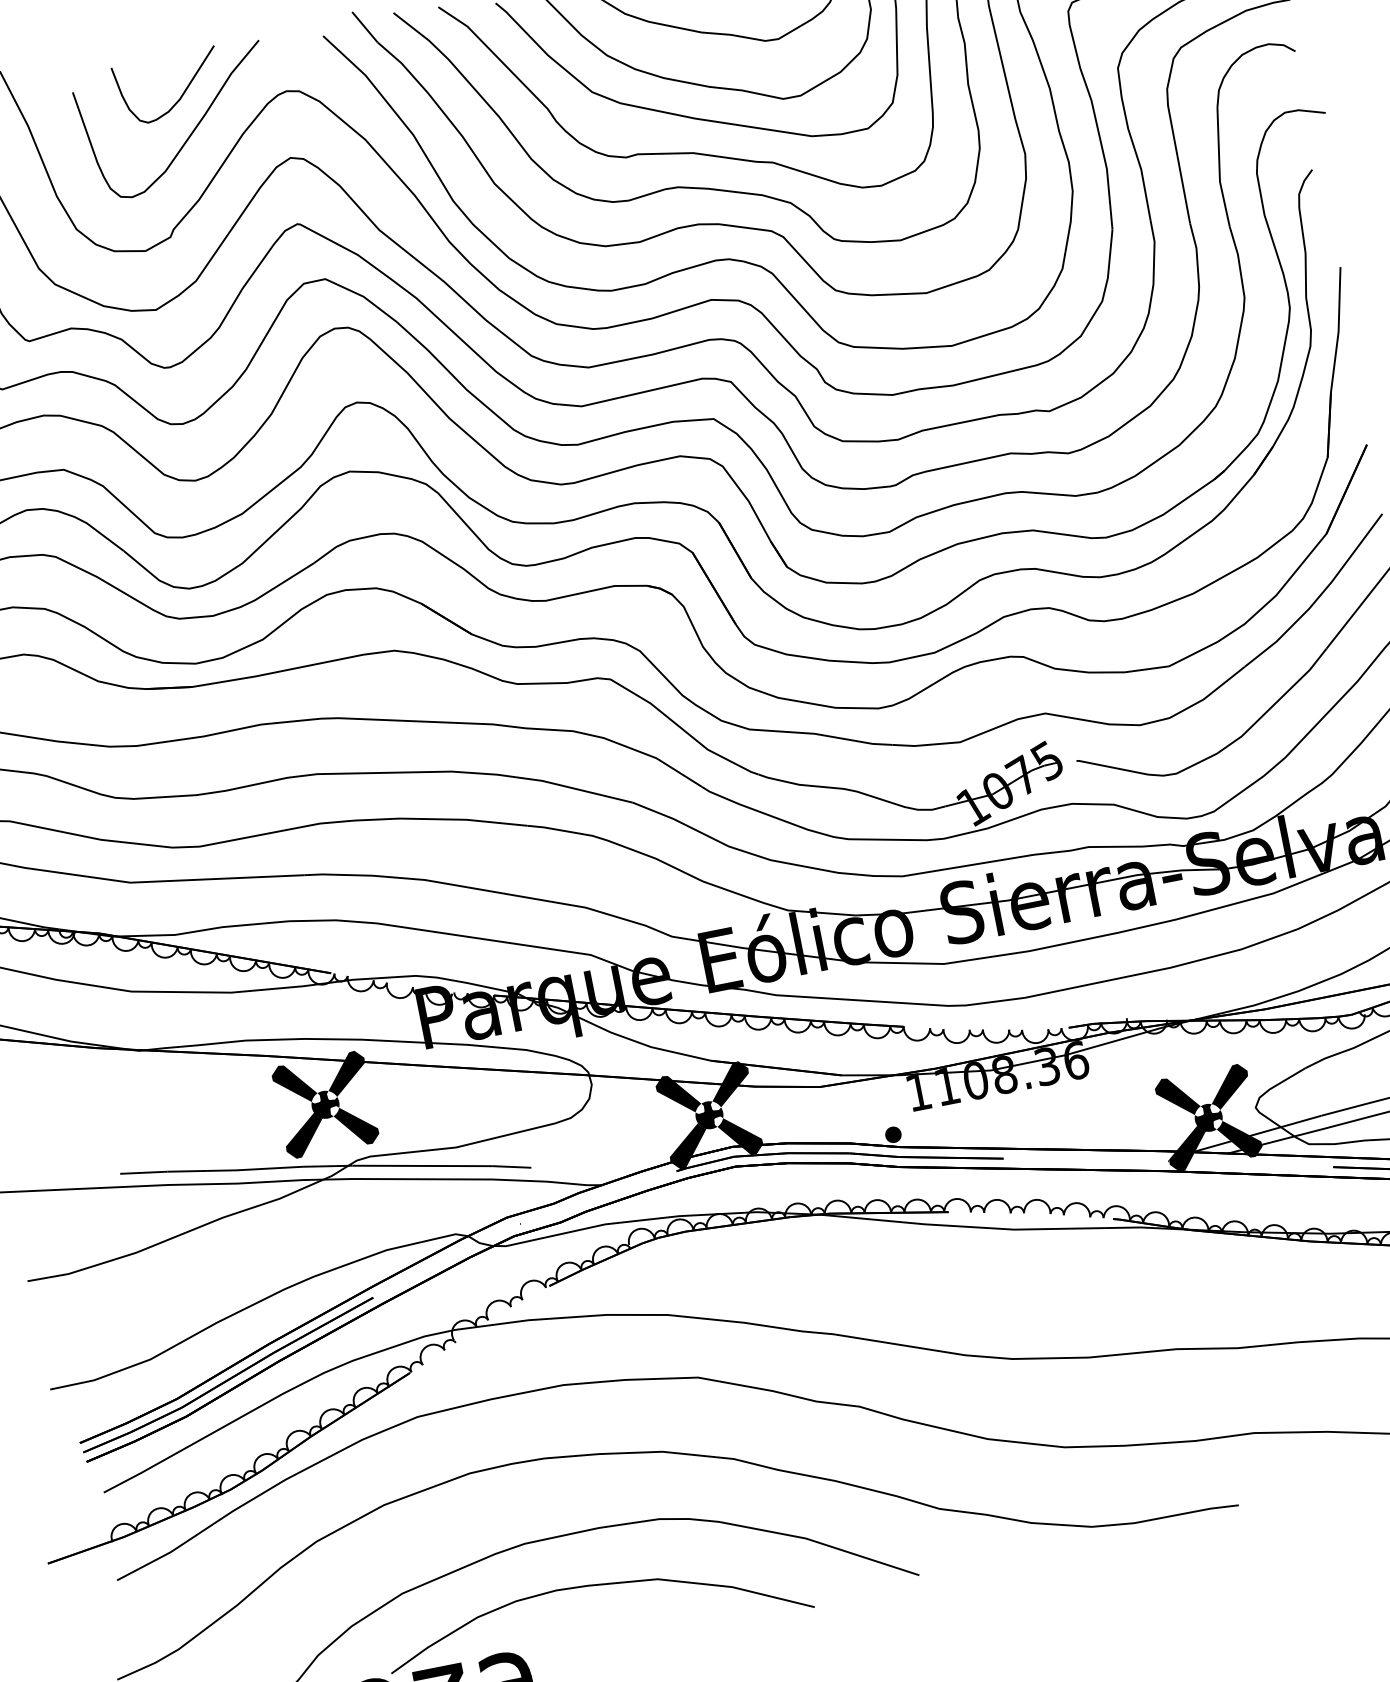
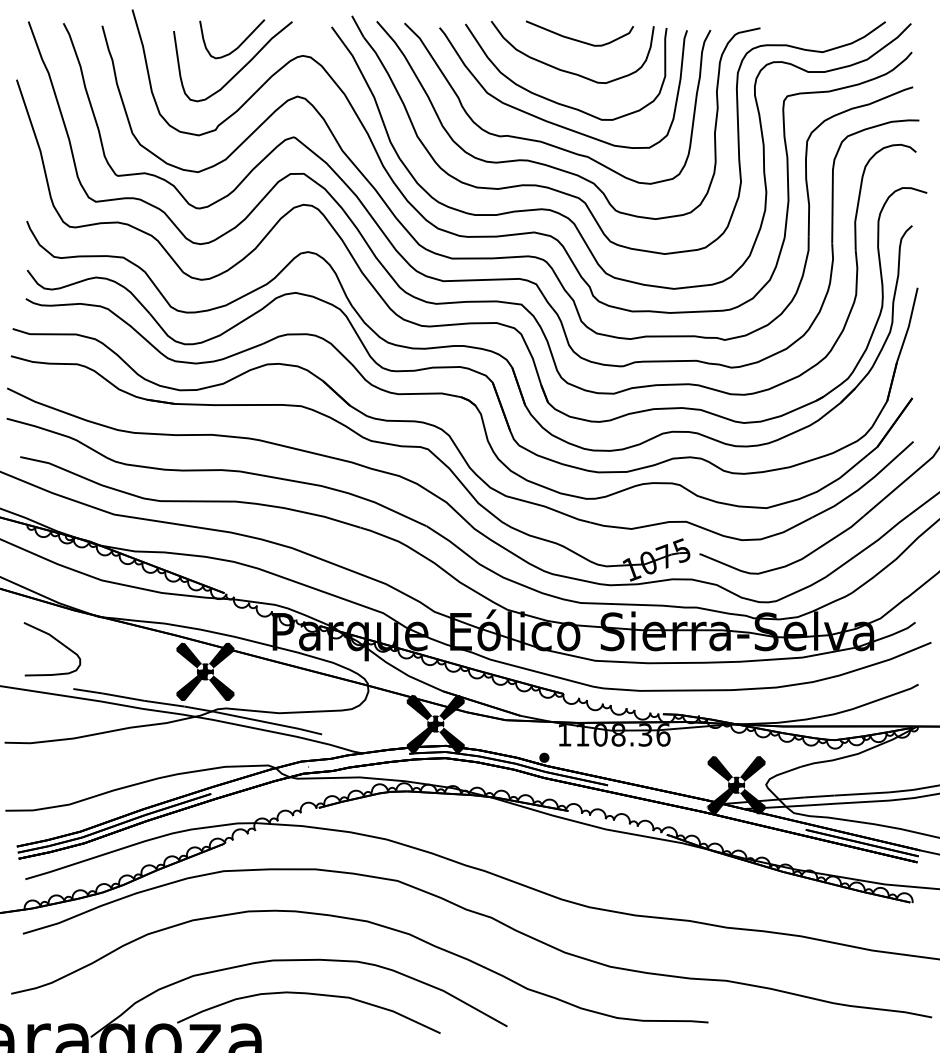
curve: (81, 1104) -> (58, 642), added

